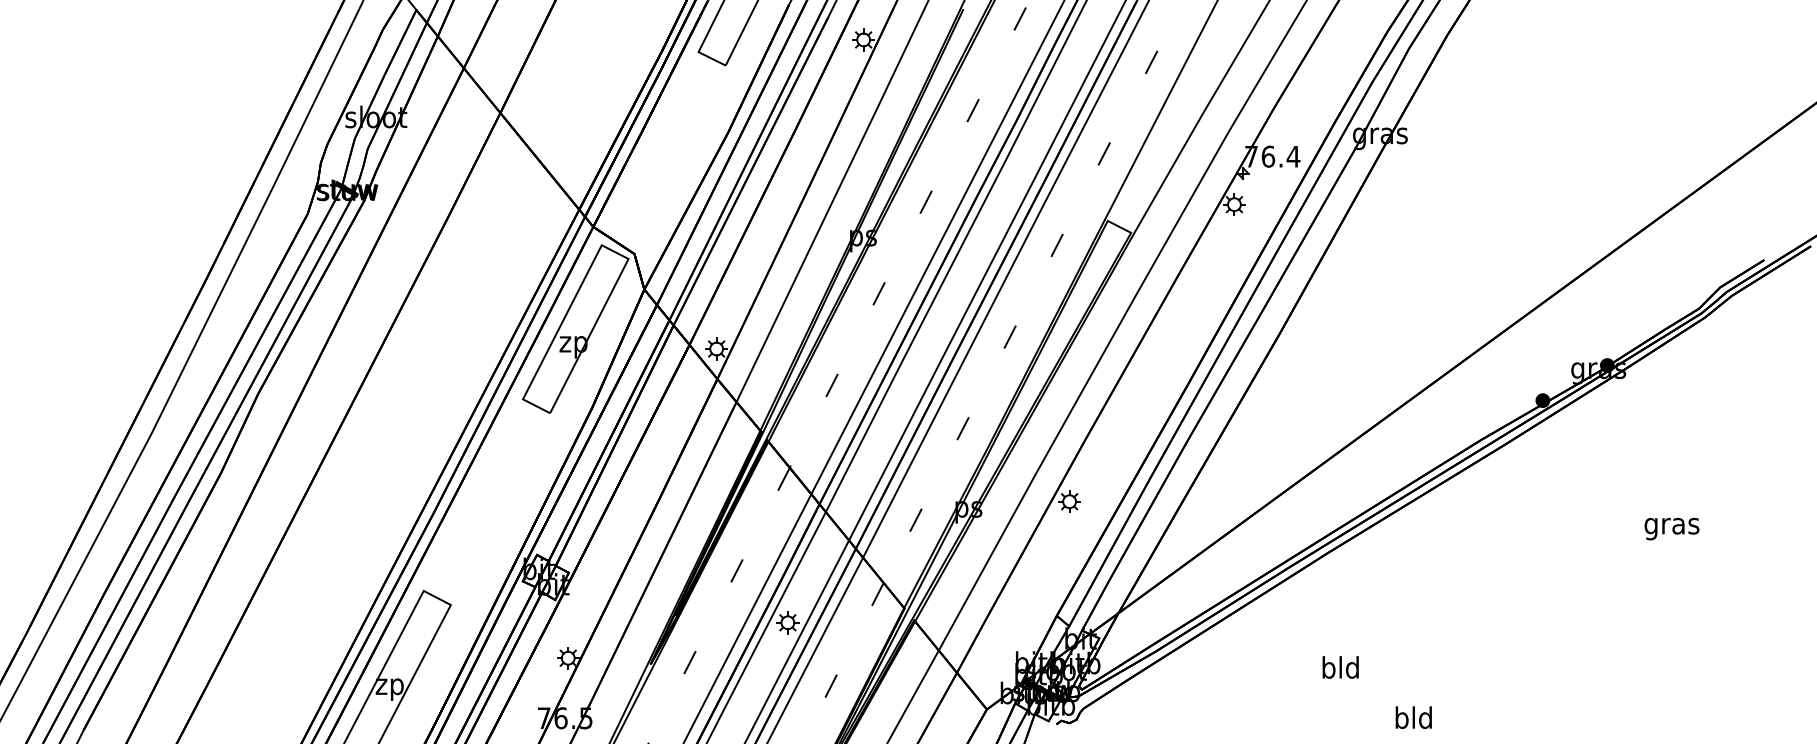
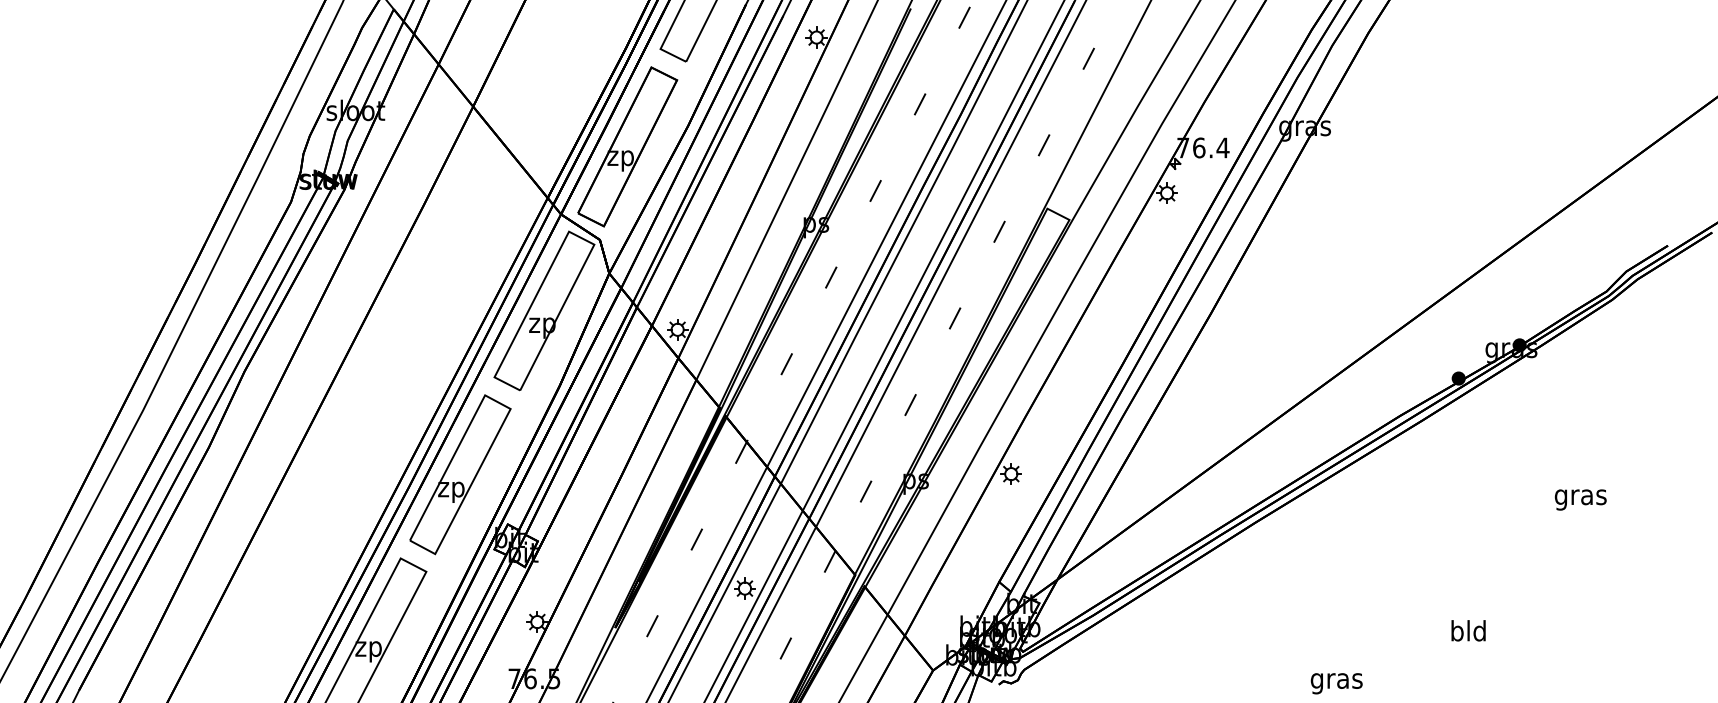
part: (663, 155) -> (627, 146), added
part: (486, 502) -> (460, 474), added
text: (1340, 667) -> (1468, 630), moved
text: (1413, 720) -> (1336, 680), bld -> gras

